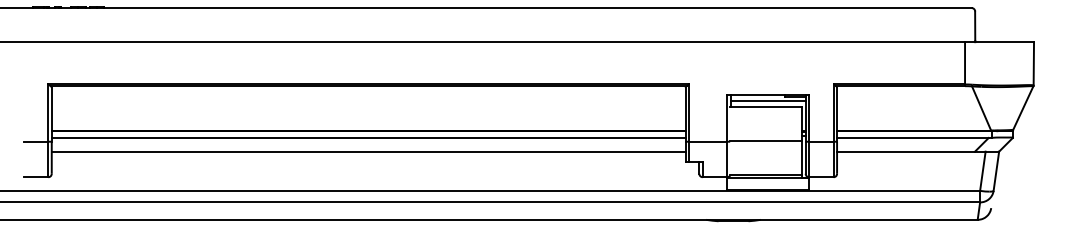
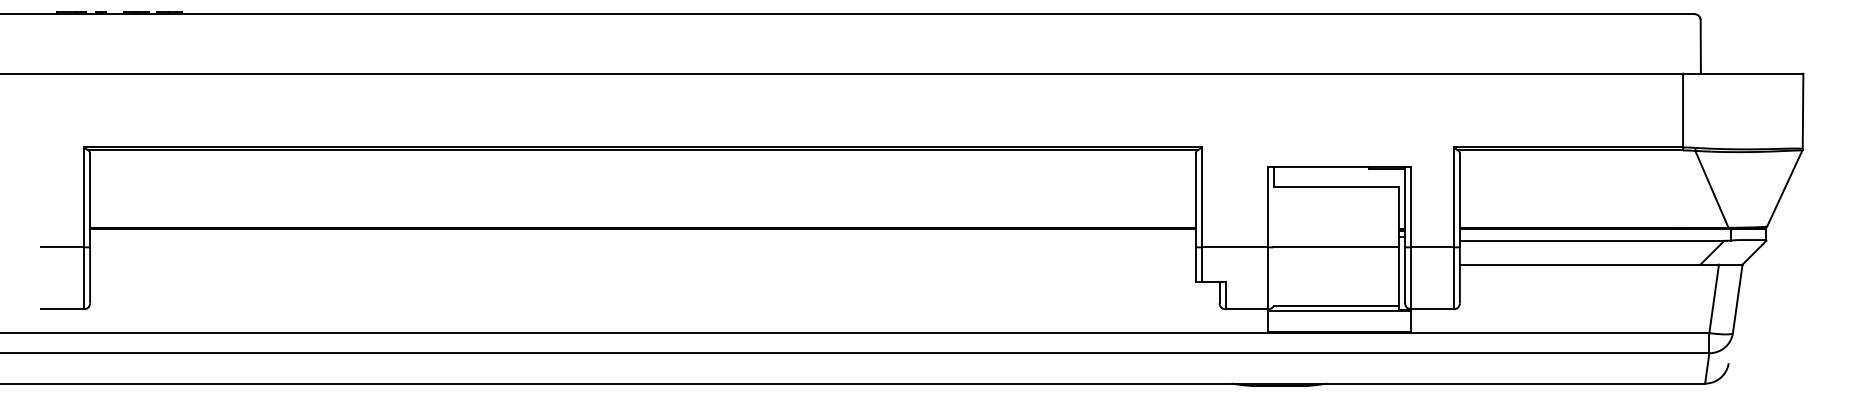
line: (767, 100) -> (1338, 175), removed
line: (368, 138) -> (642, 241), removed
line: (368, 151) -> (642, 264), removed

